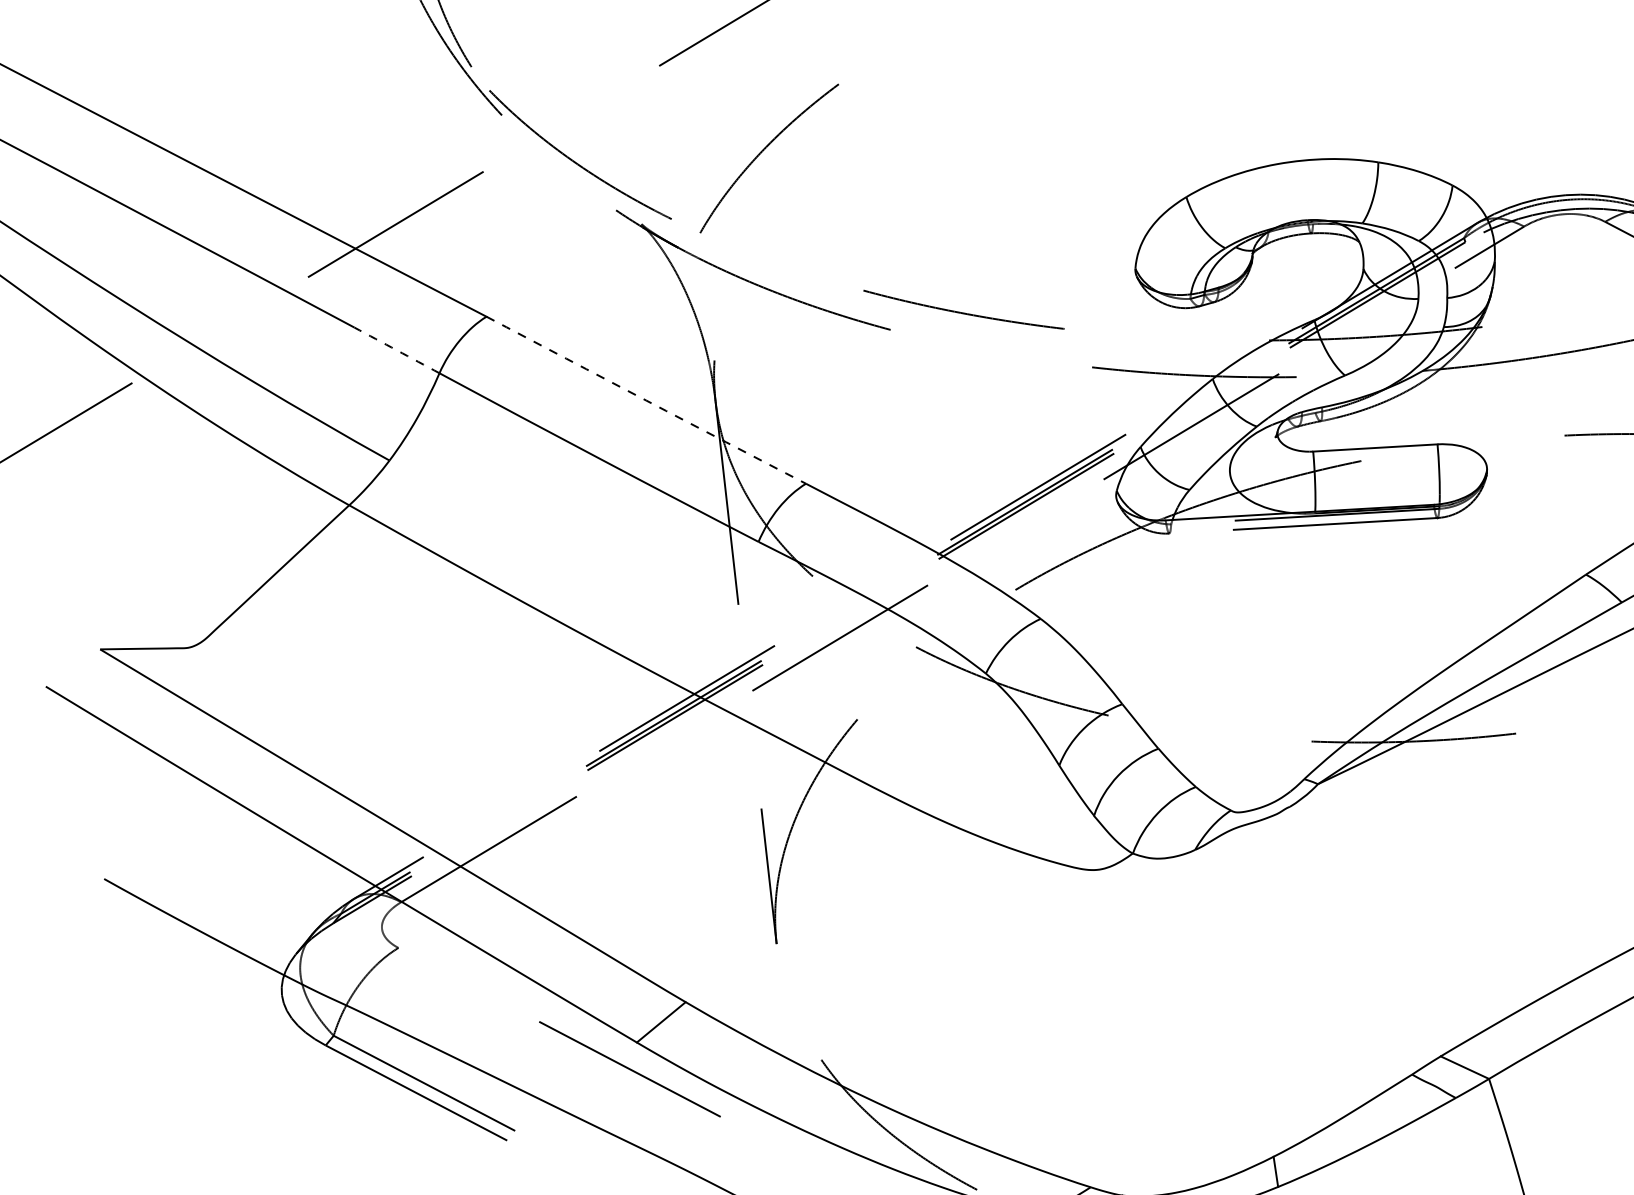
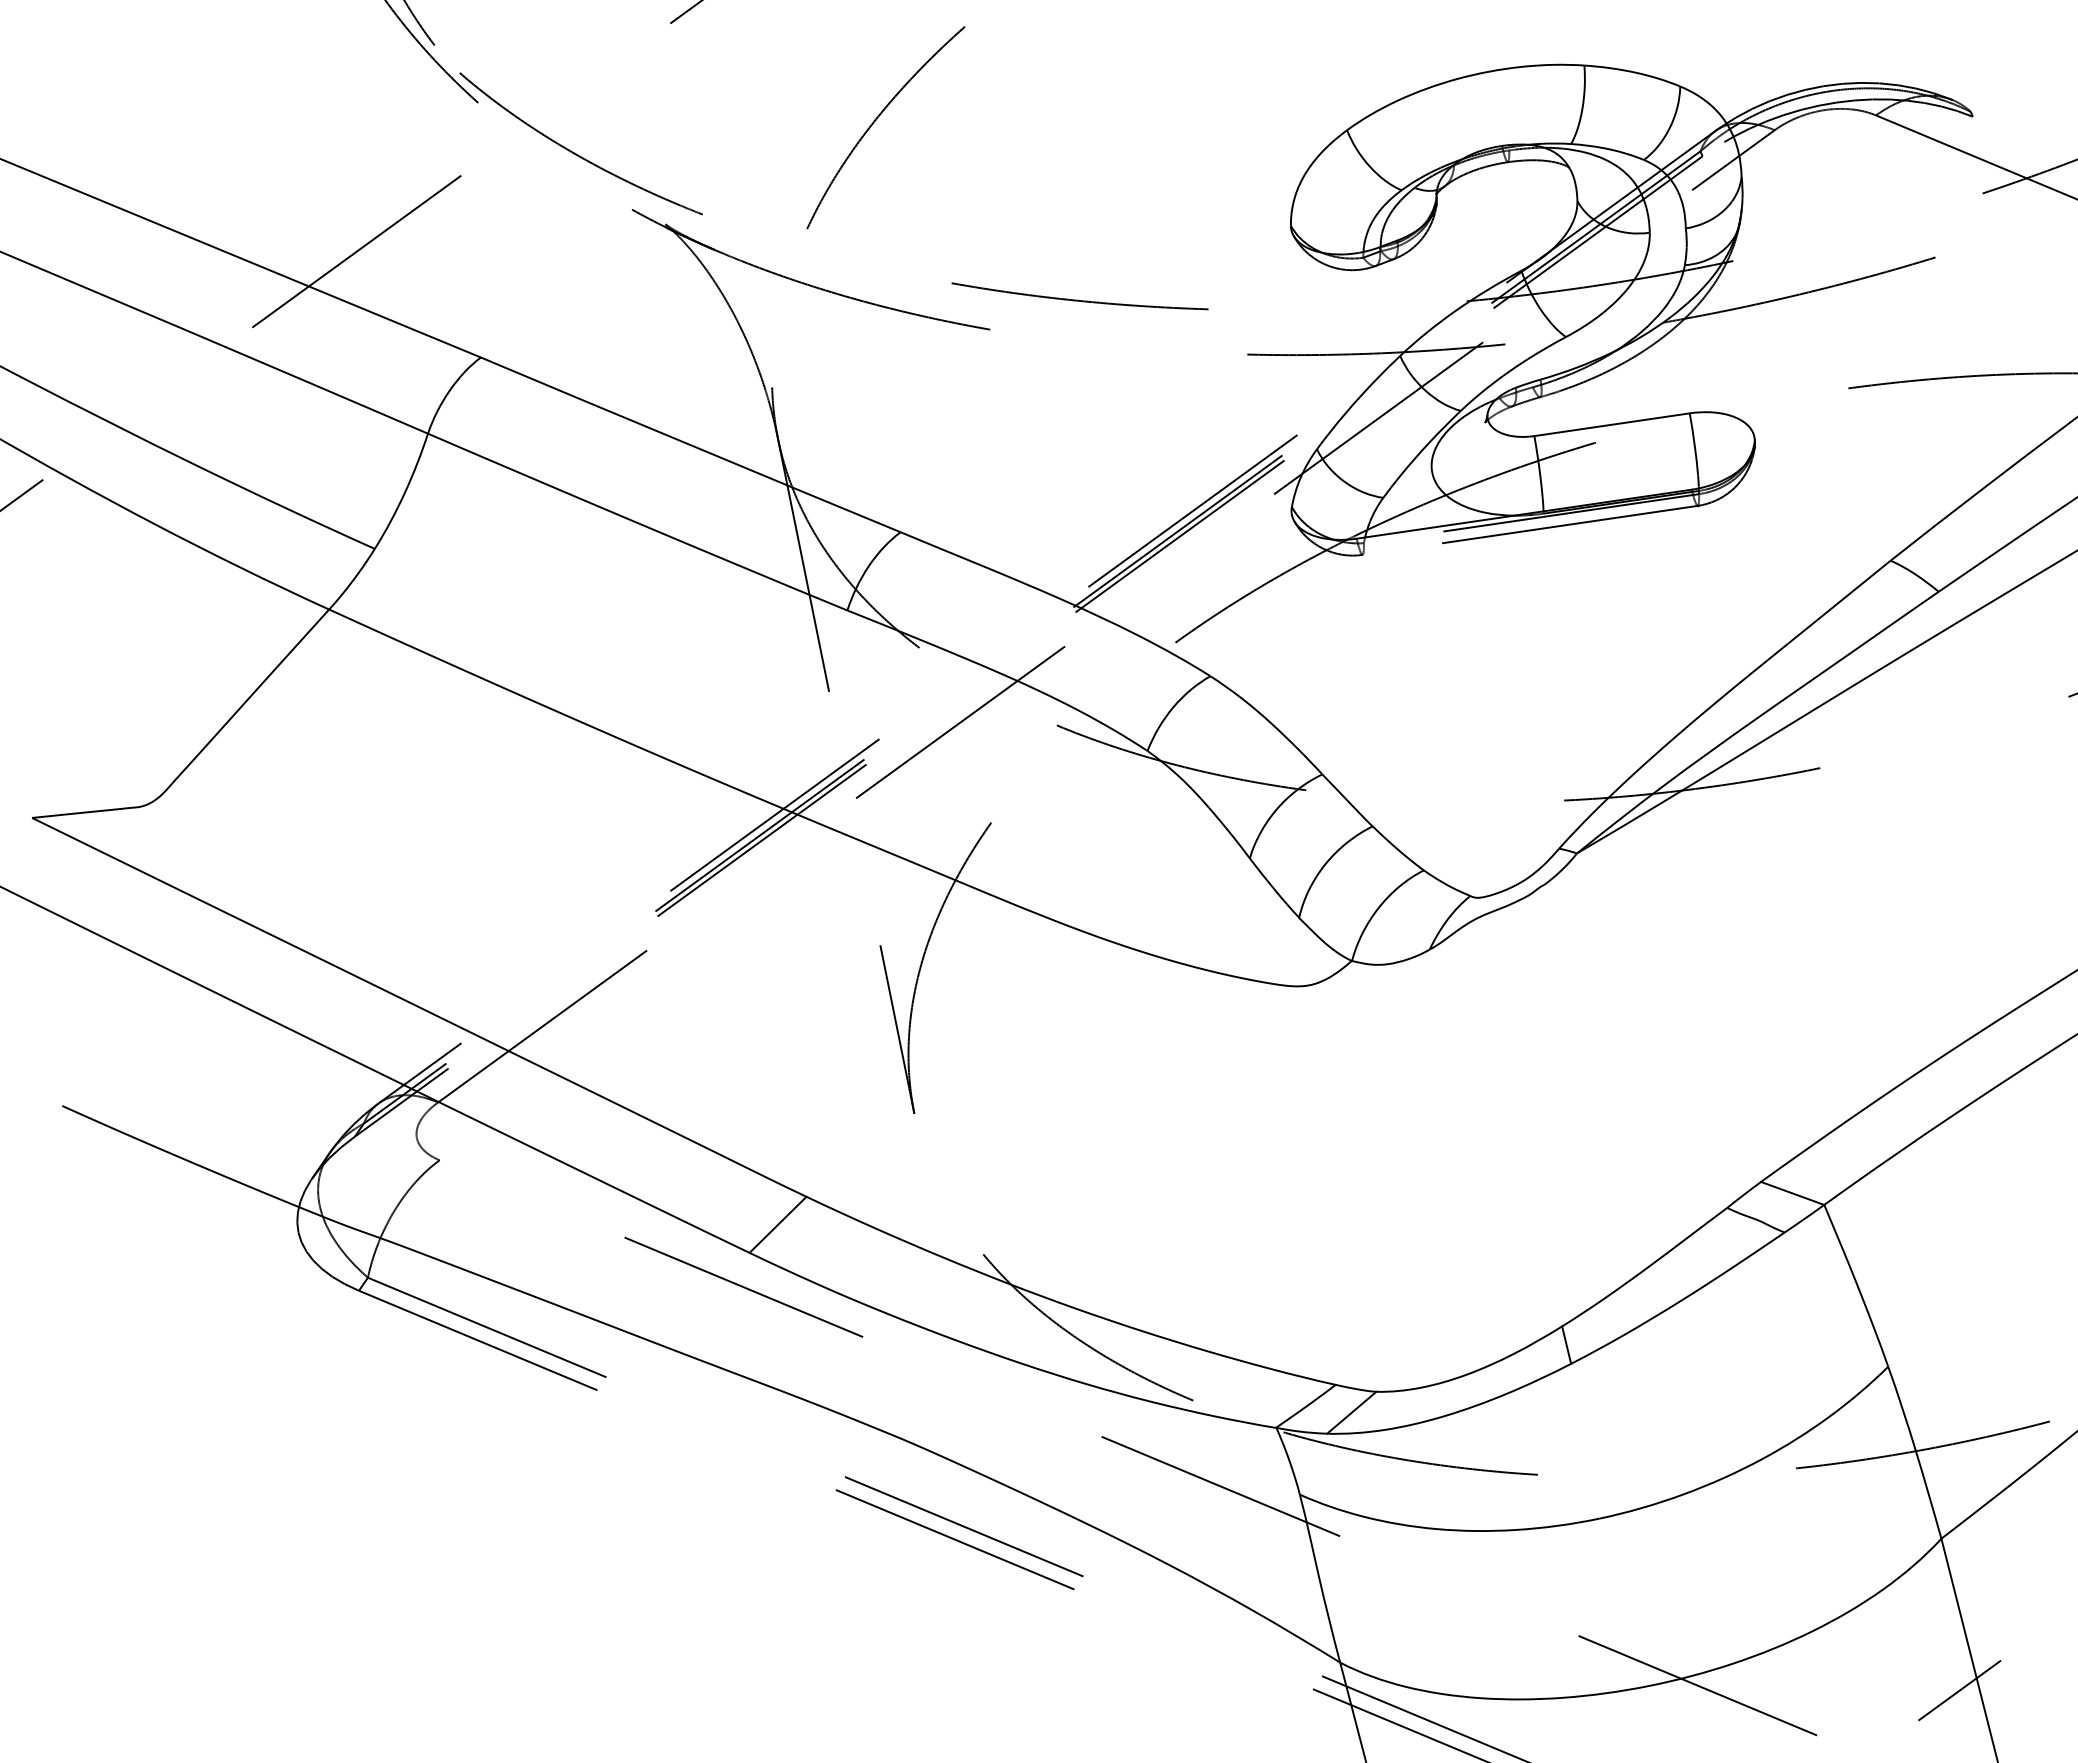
curve: (763, 151) -> (877, 119), moved
arc: (397, 350) -> (372, 409), dashed -> solid
arc: (646, 400) -> (690, 445), dashed -> solid

